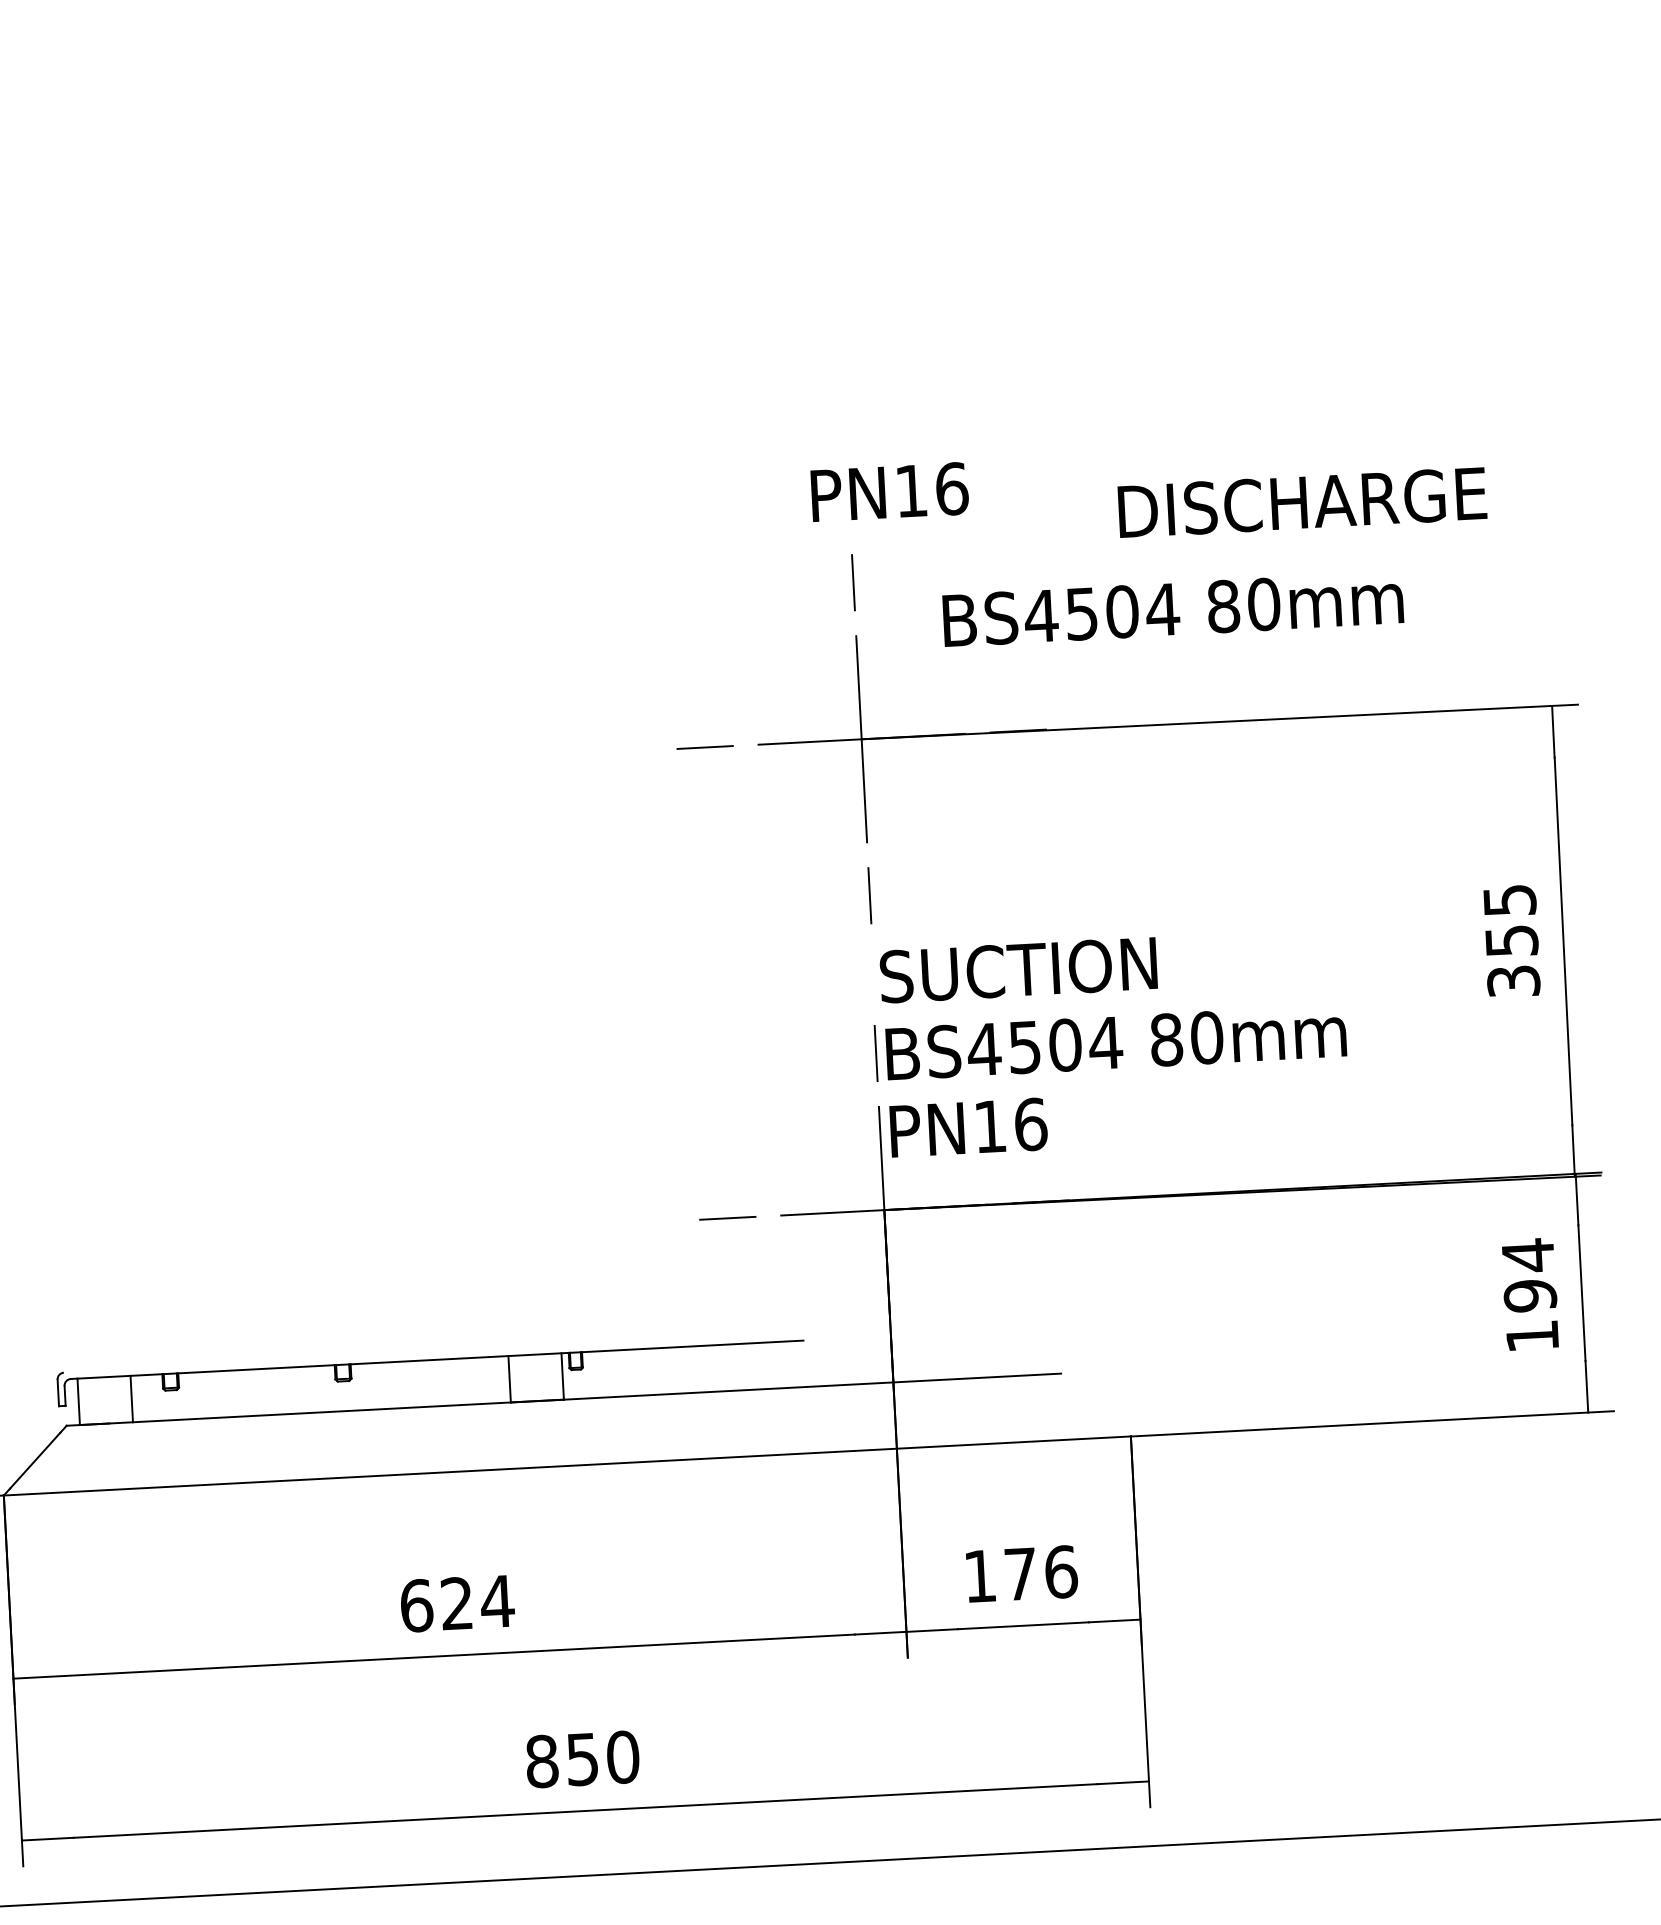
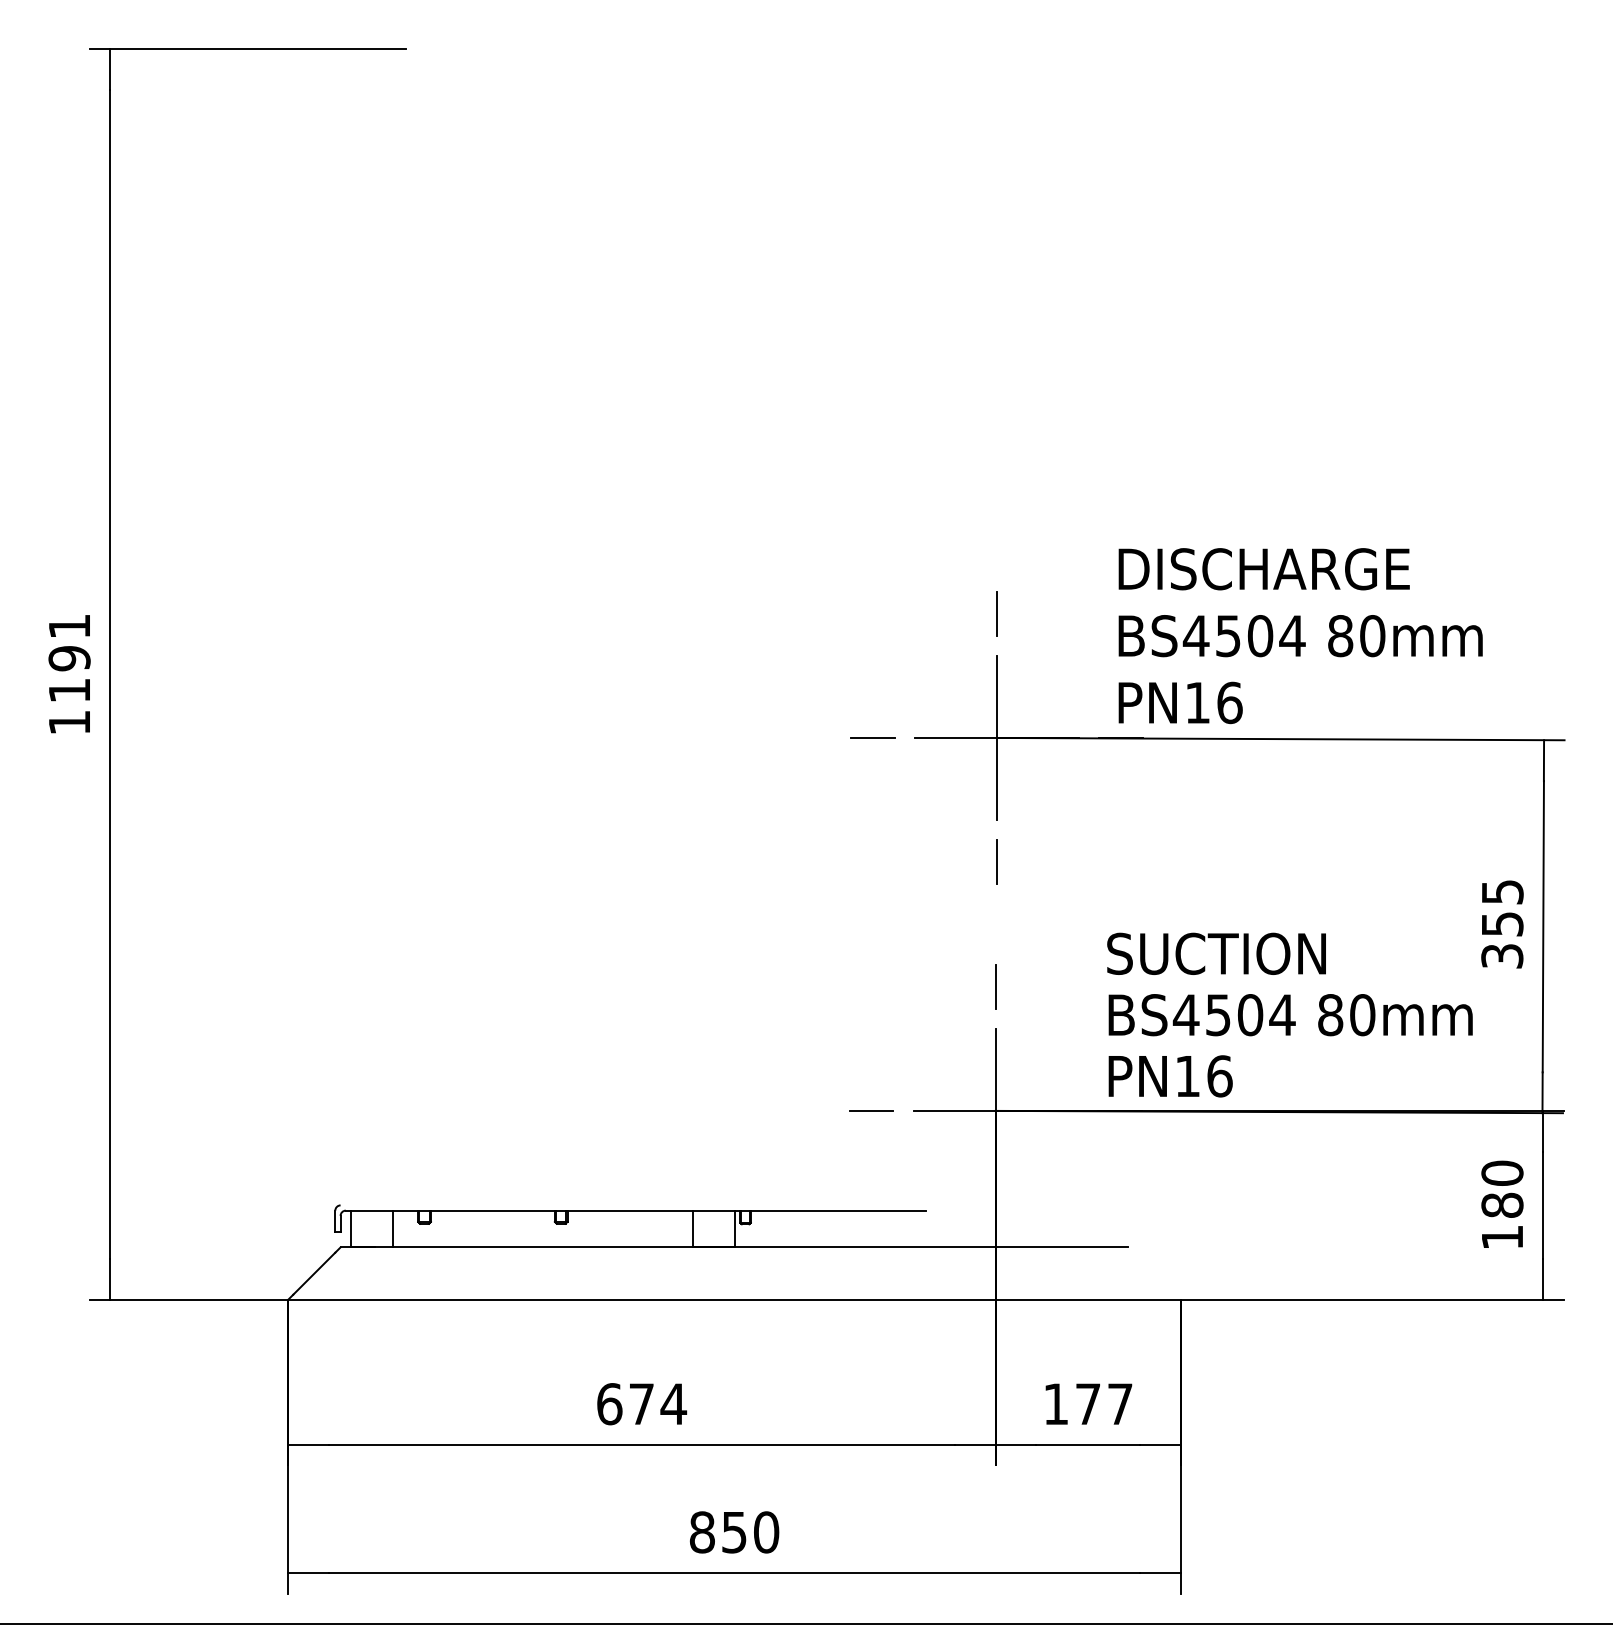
text: (889, 491) -> (1180, 702), moved
text: (1301, 503) -> (1263, 569), moved
text: (1172, 609) -> (1300, 636), moved
text: (1114, 1041) -> (1289, 1014), moved
text: (1529, 1275) -> (1502, 1189), 194 -> 180
text: (1061, 1572) -> (1120, 1404), 176 -> 177
text: (456, 1602) -> (641, 1403), 624 -> 674

